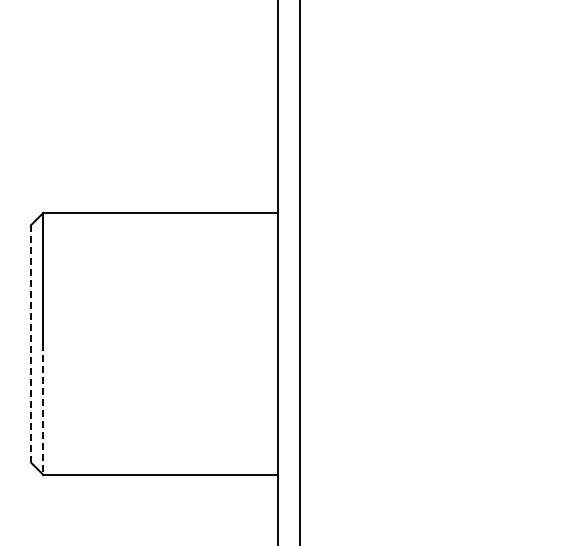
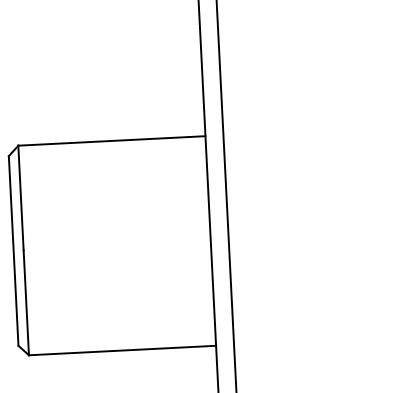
line: (31, 343) -> (14, 250), dashed -> solid
line: (43, 409) -> (26, 302), dashed -> solid

